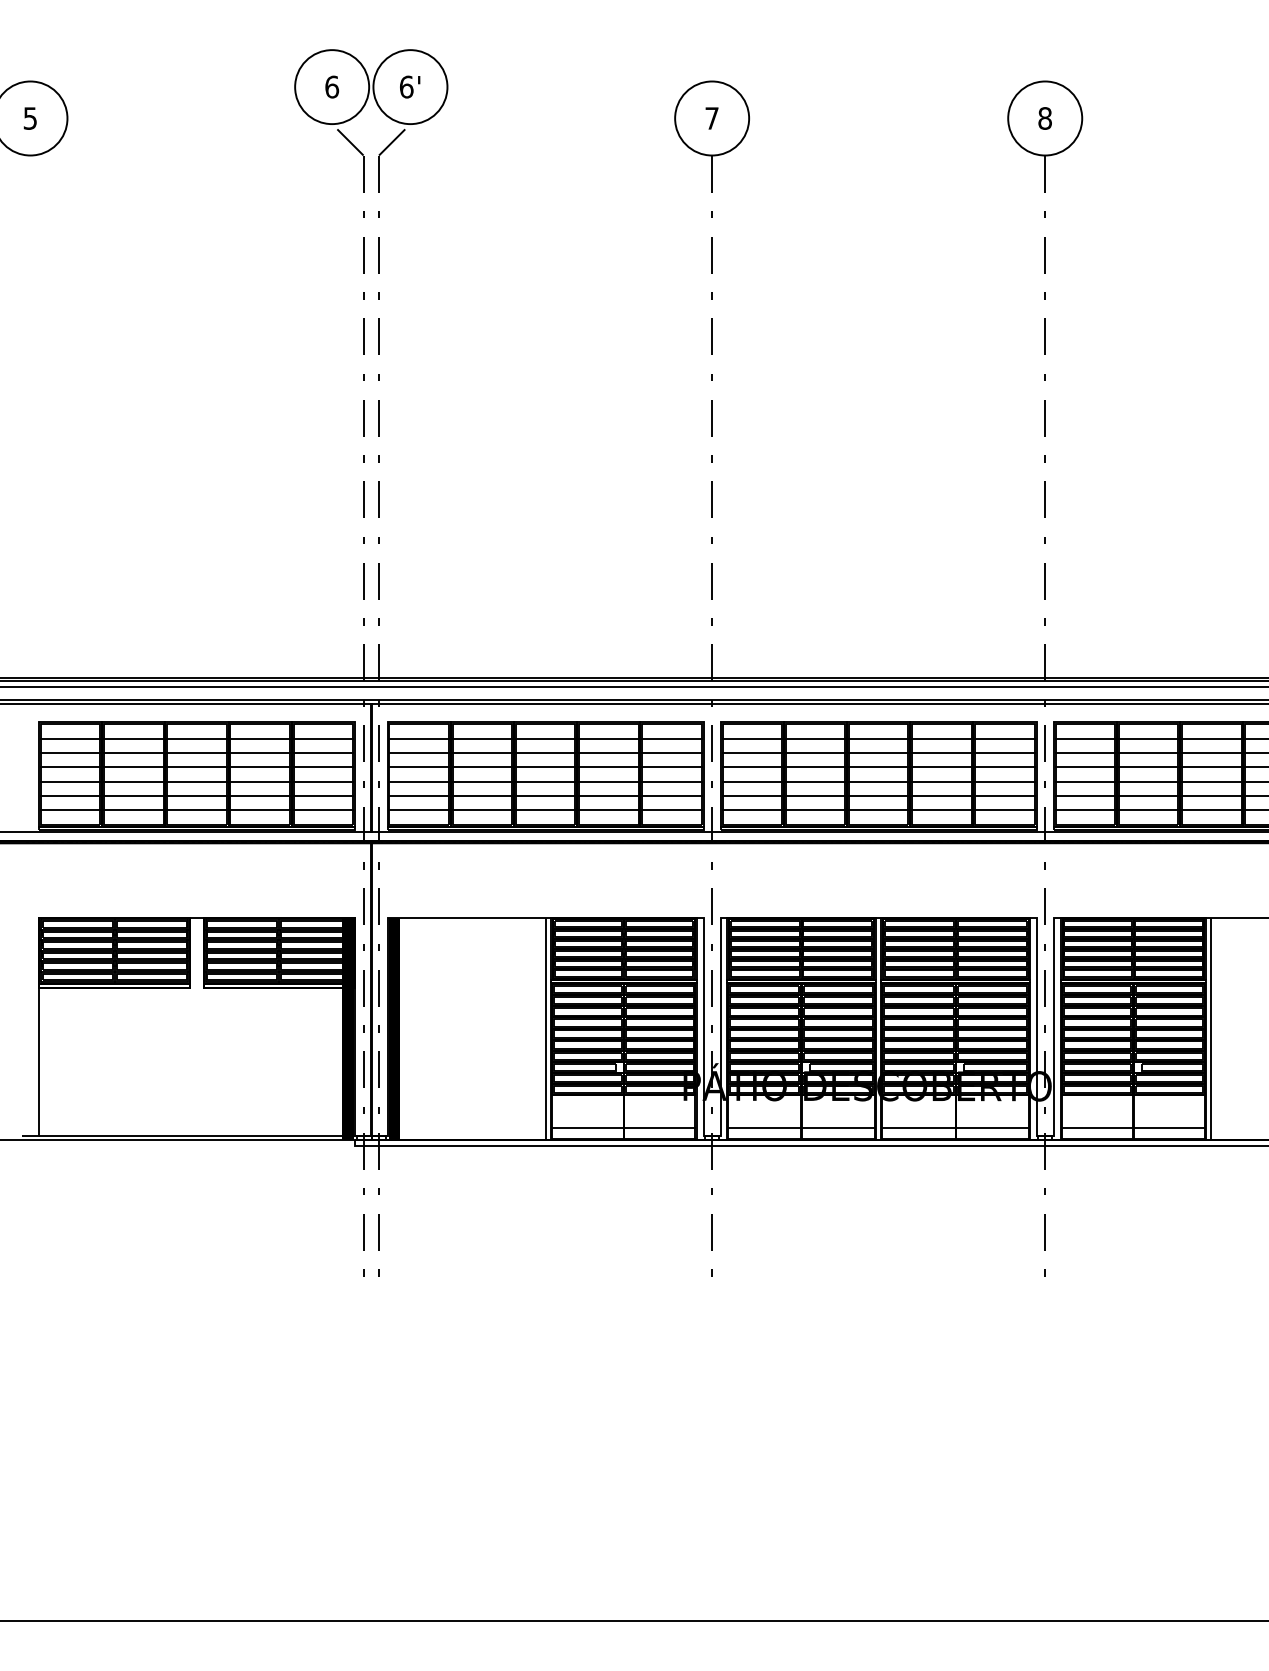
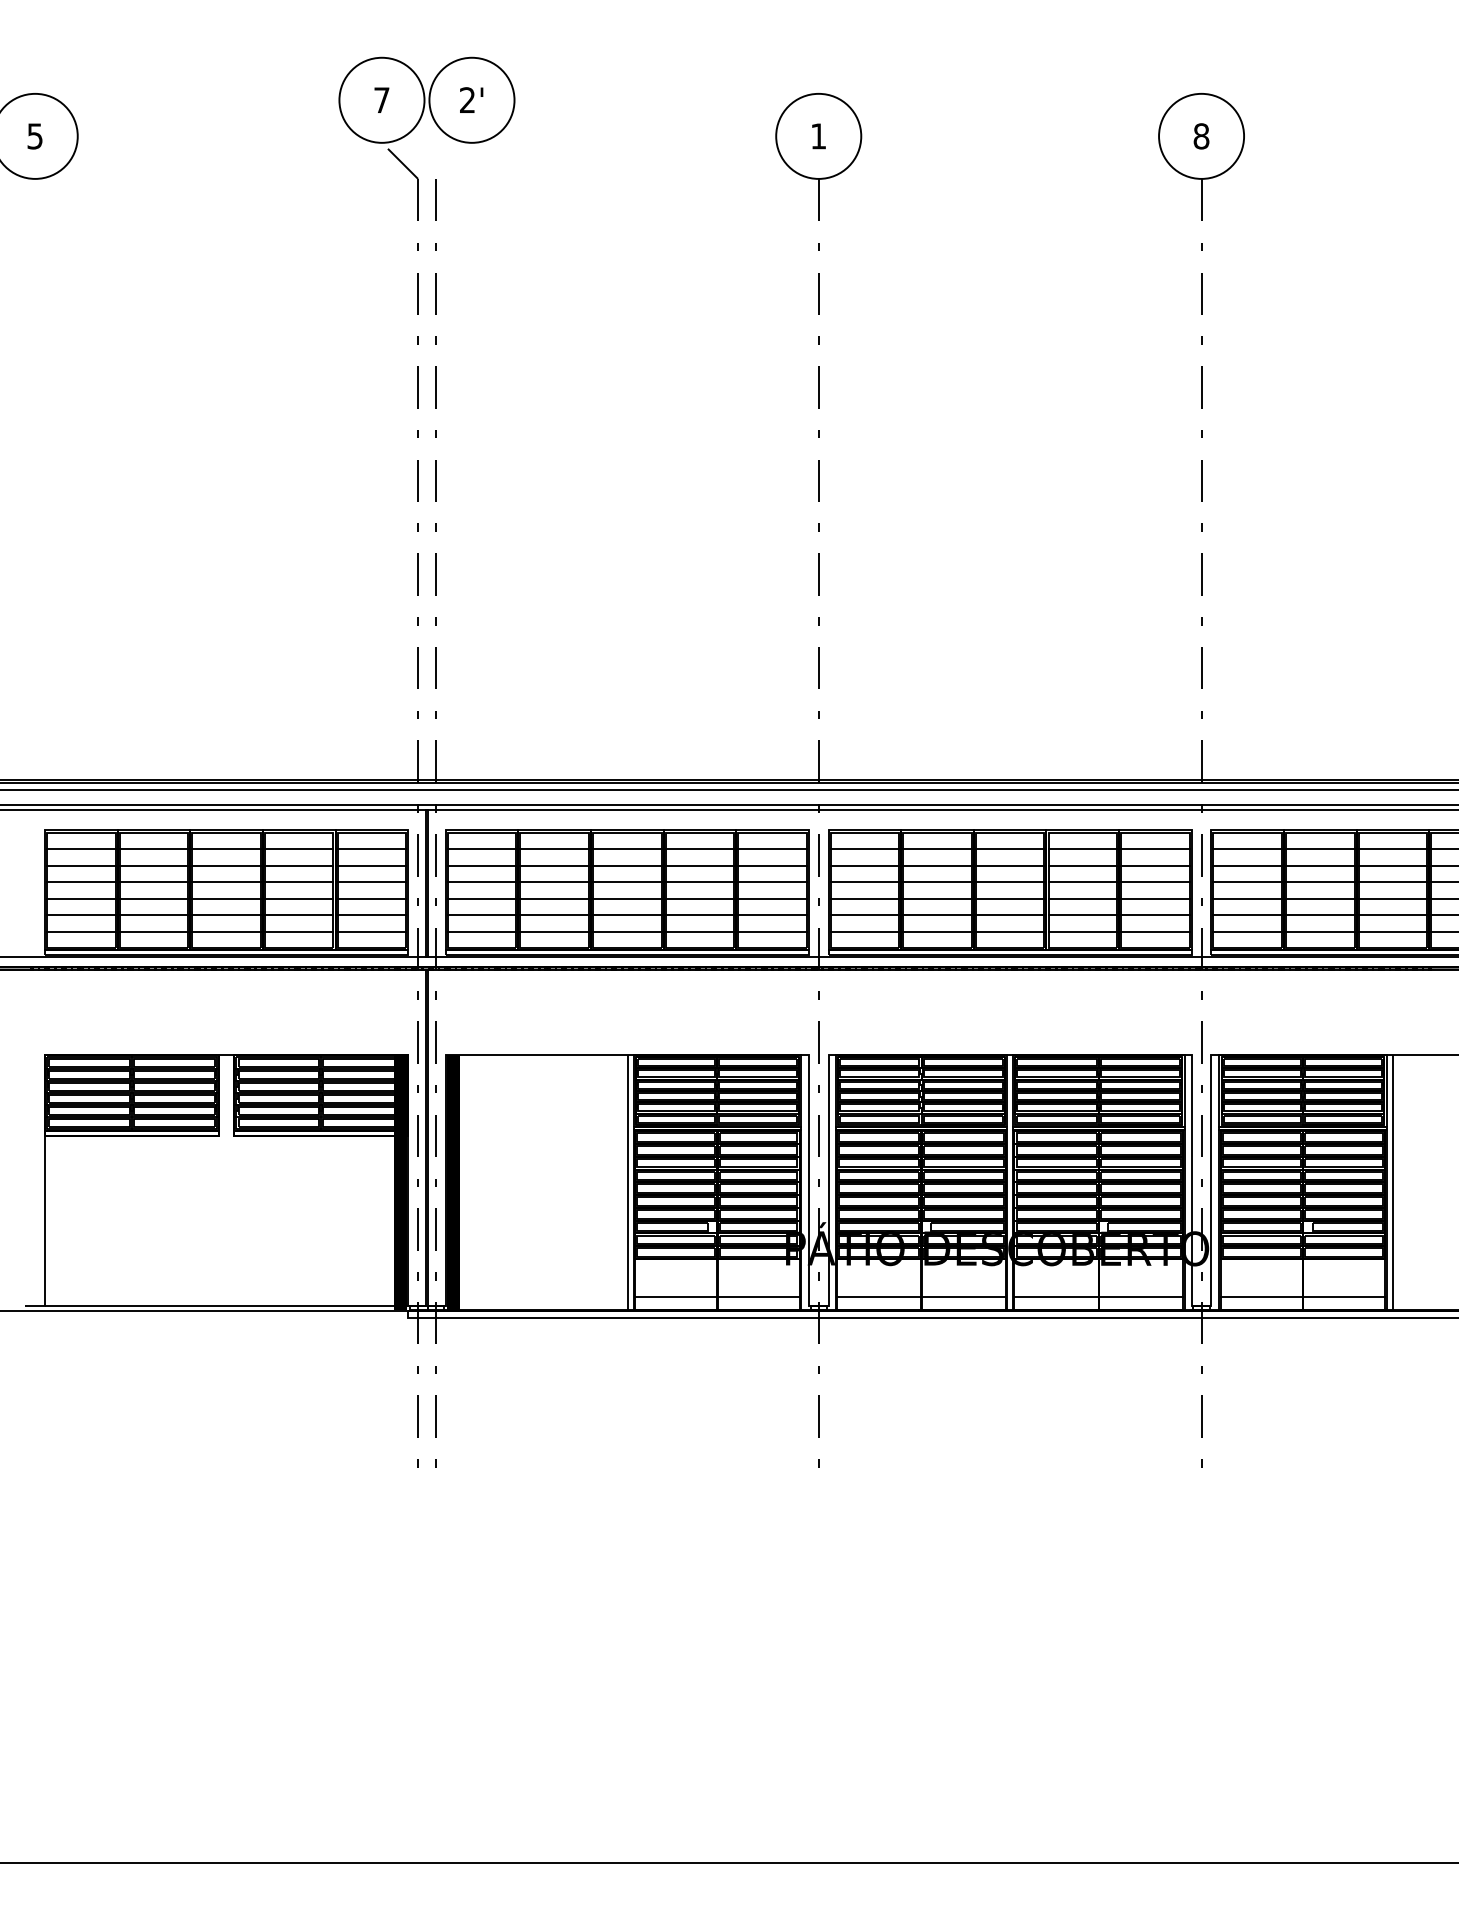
text: (332, 86) -> (382, 99), 6 -> 7
text: (406, 86) -> (467, 99), 6' -> 2'
text: (711, 118) -> (818, 136), 7 -> 1
line: (394, 139) -> (453, 160), removed

